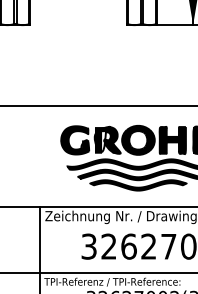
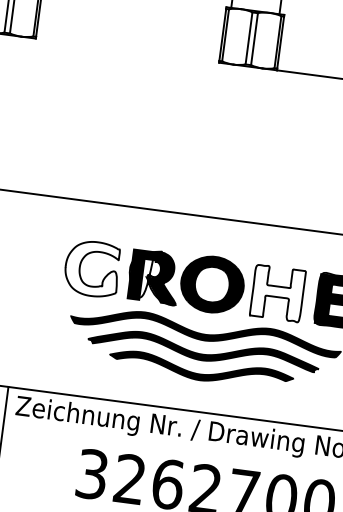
fill: (75, 140) -> (92, 269), removed
fill: (172, 140) -> (277, 293), removed

